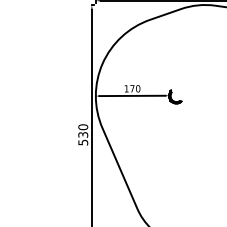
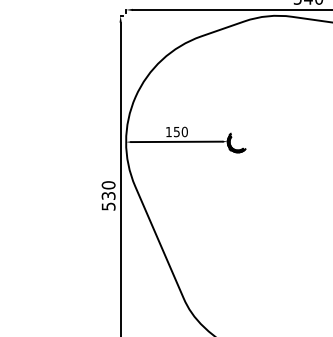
text: (132, 89) -> (176, 132), 170 -> 150

